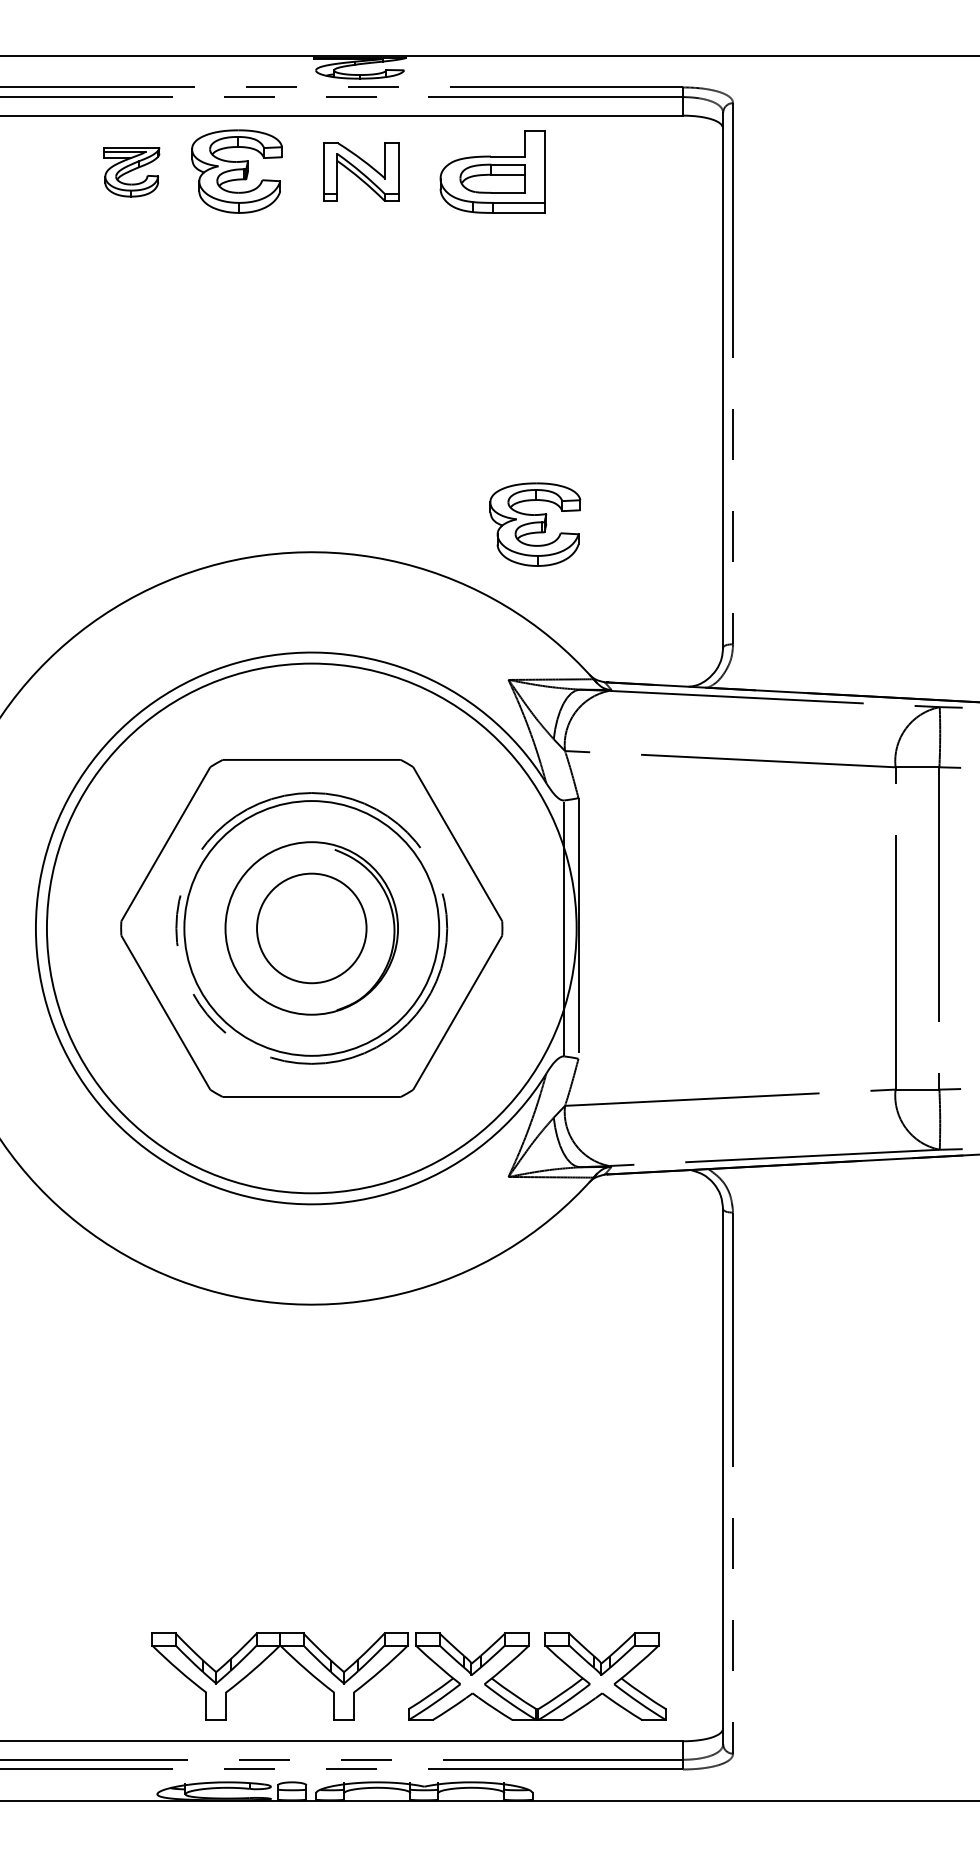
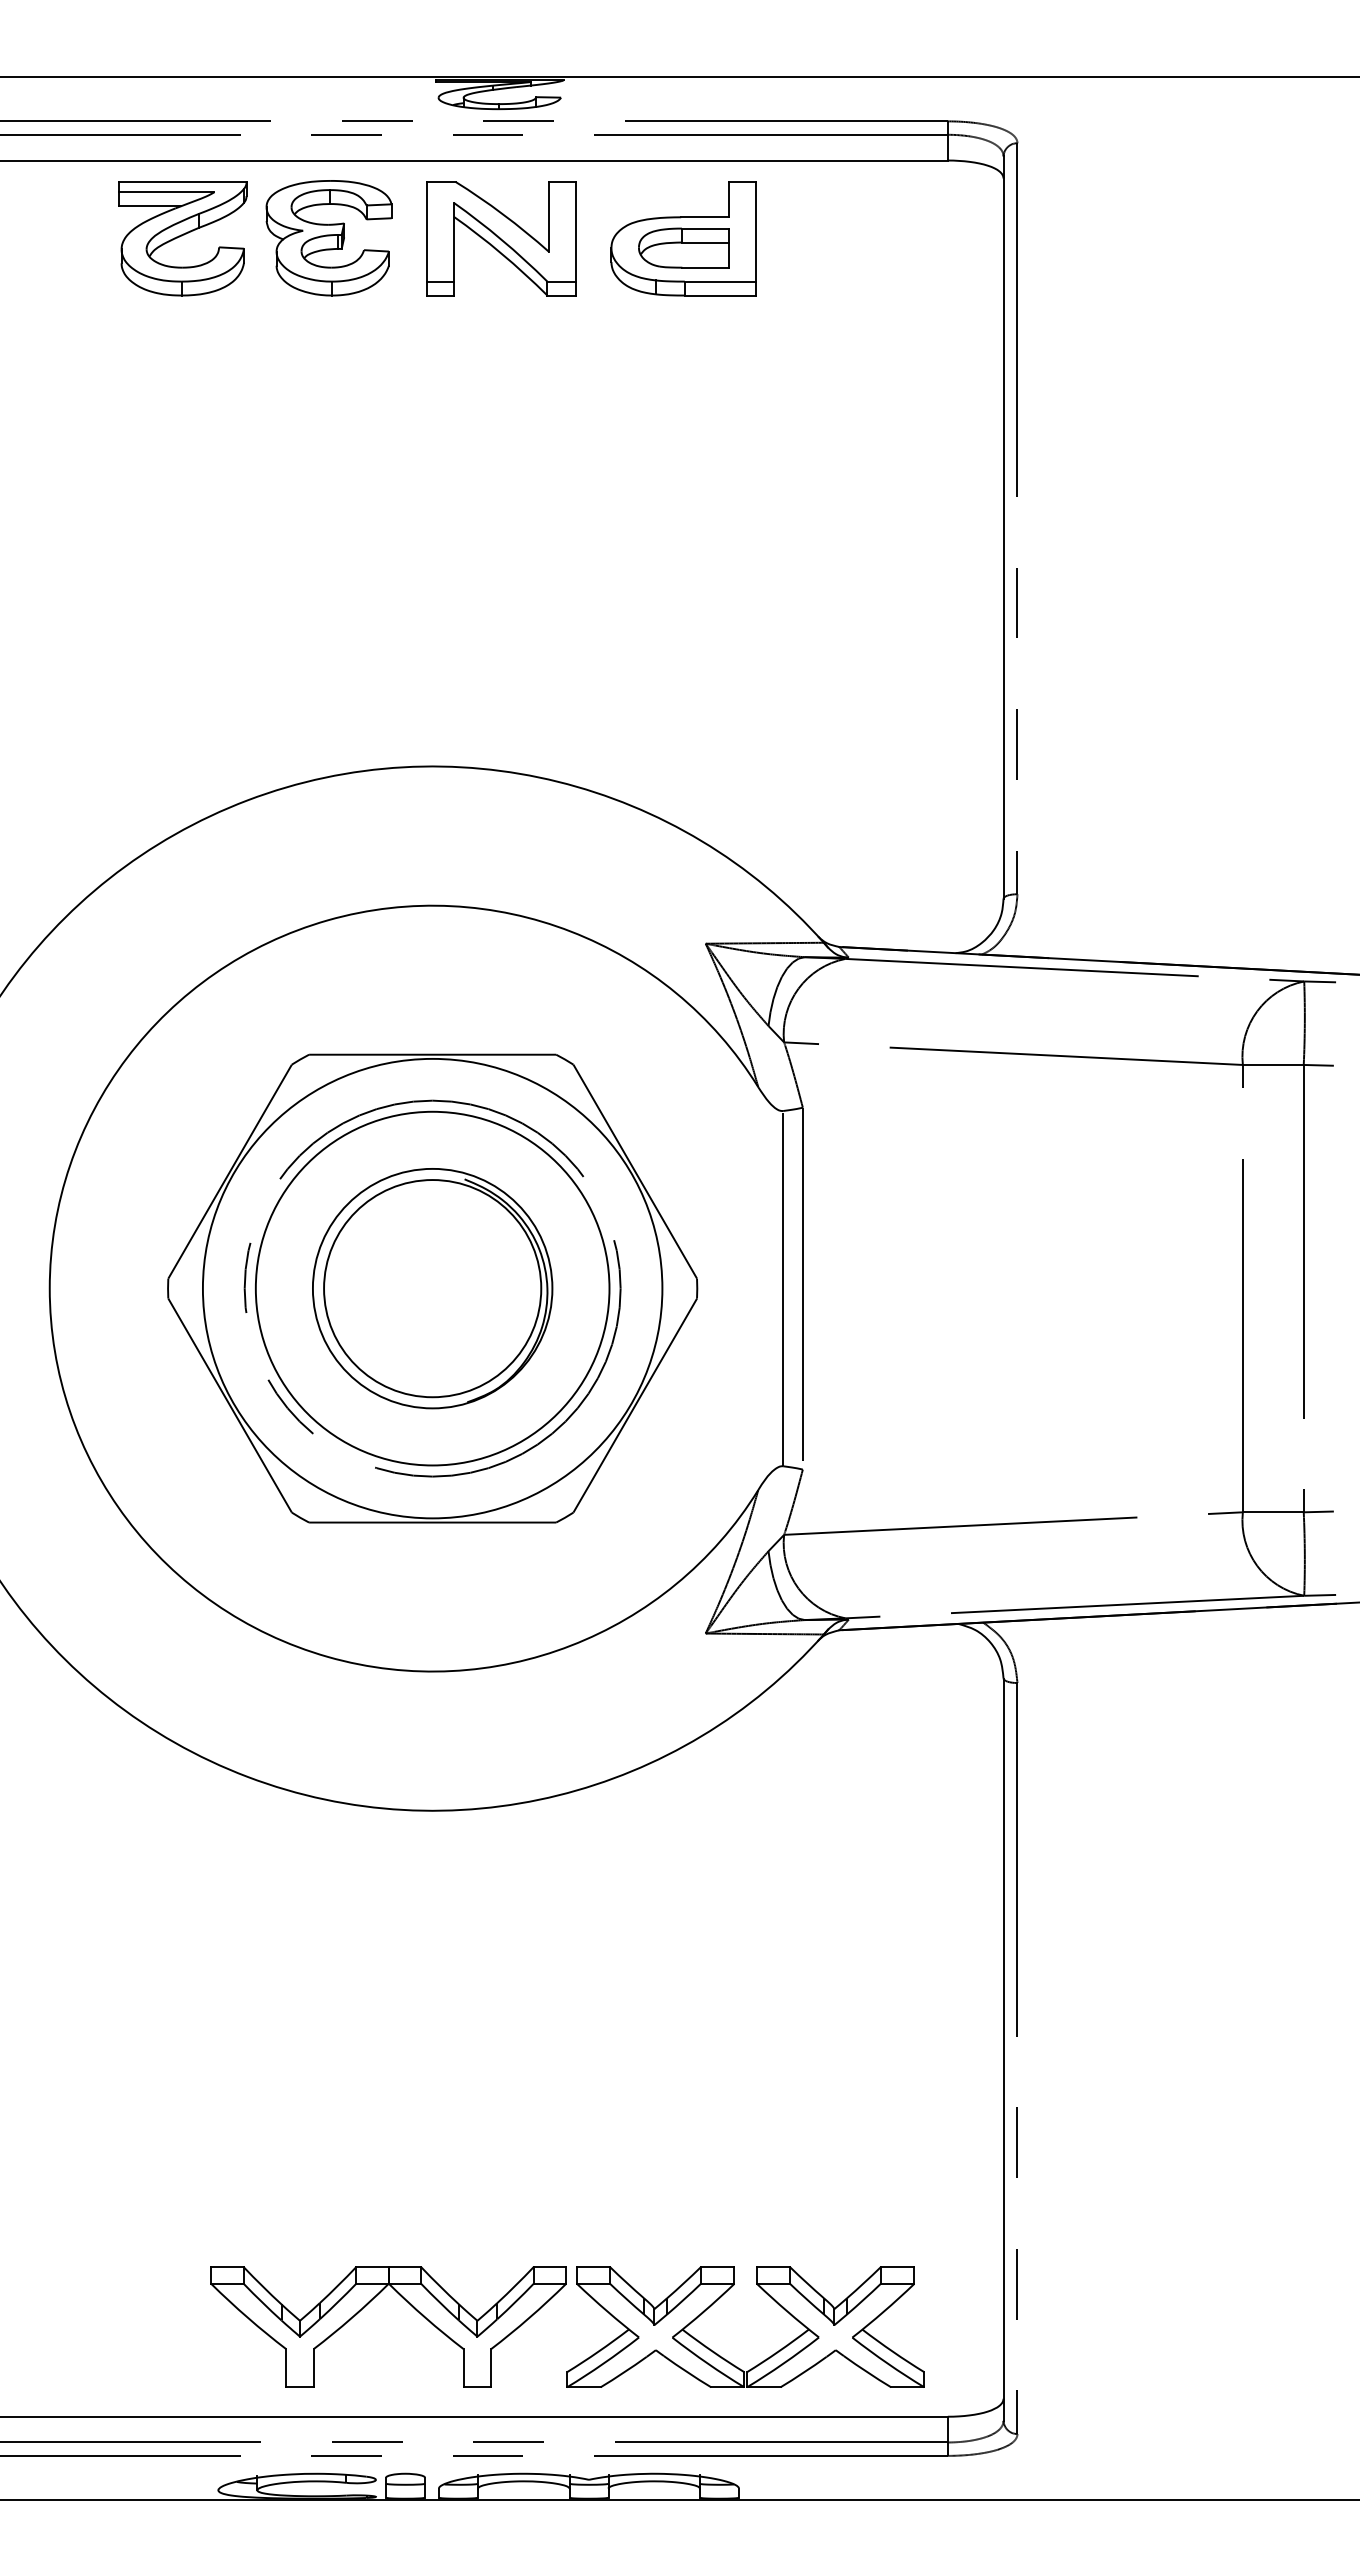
part: (131, 171) -> (182, 238), size x1.67
part: (361, 171) -> (501, 238), size x1.43
part: (535, 524) -> (742, 728), removed
circle: (311, 928) -> (432, 1288), size x0.62
circle: (311, 928) -> (432, 1288), size x1.43

